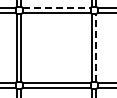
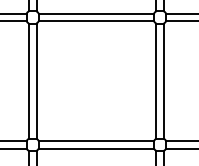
line: (56, 8) -> (96, 14), dashed -> solid
line: (96, 47) -> (164, 80), dashed -> solid

